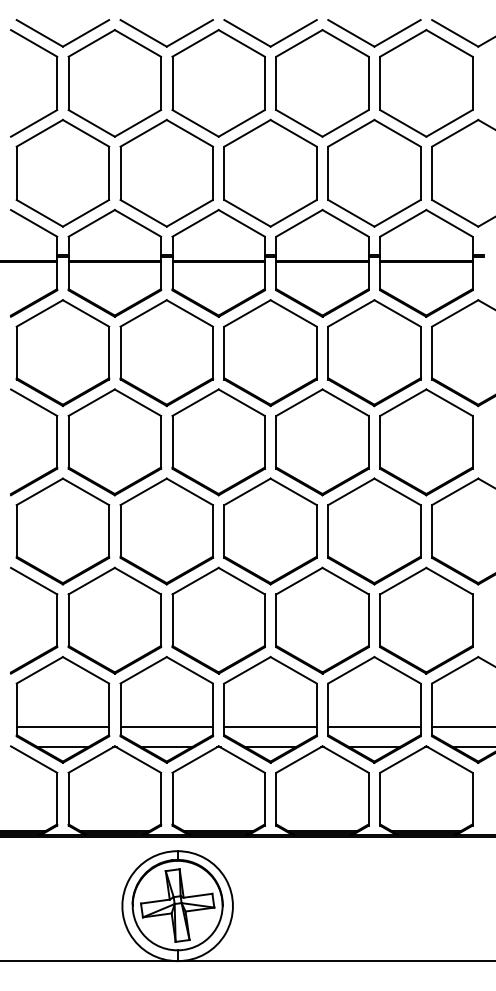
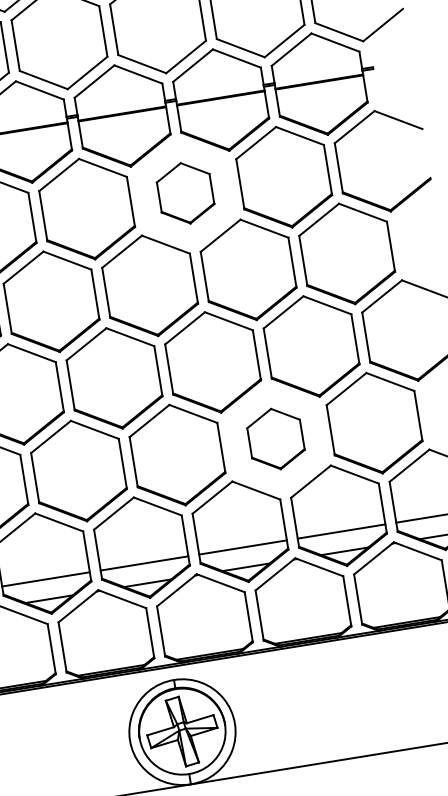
part: (270, 353) -> (185, 193), size x0.6
part: (322, 620) -> (275, 438), size x0.6

